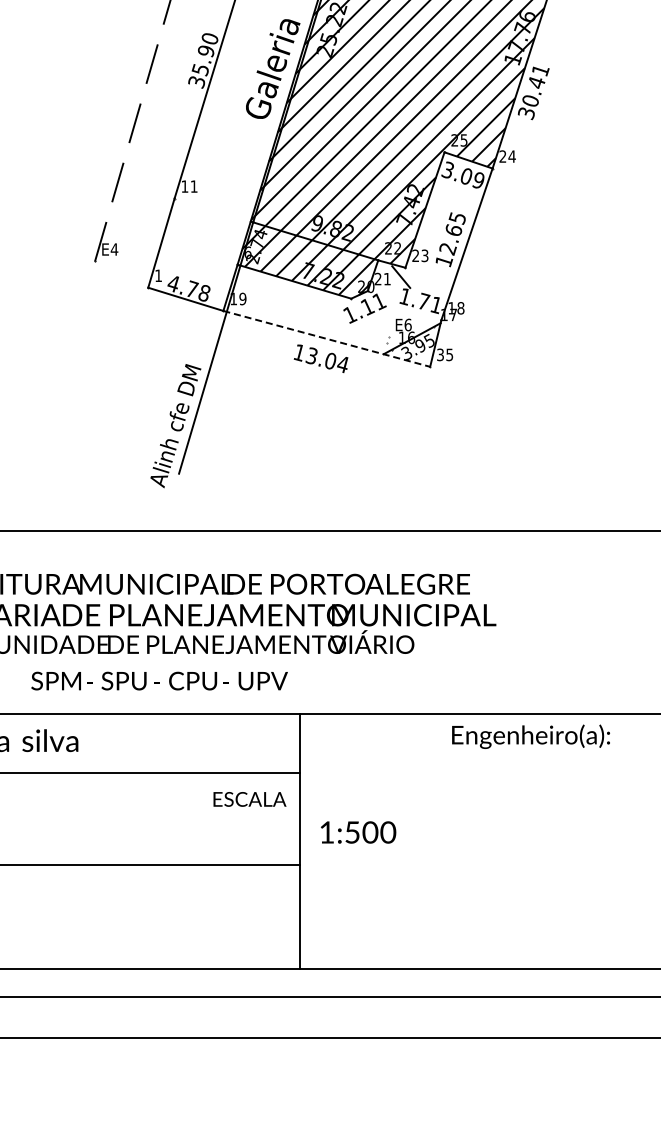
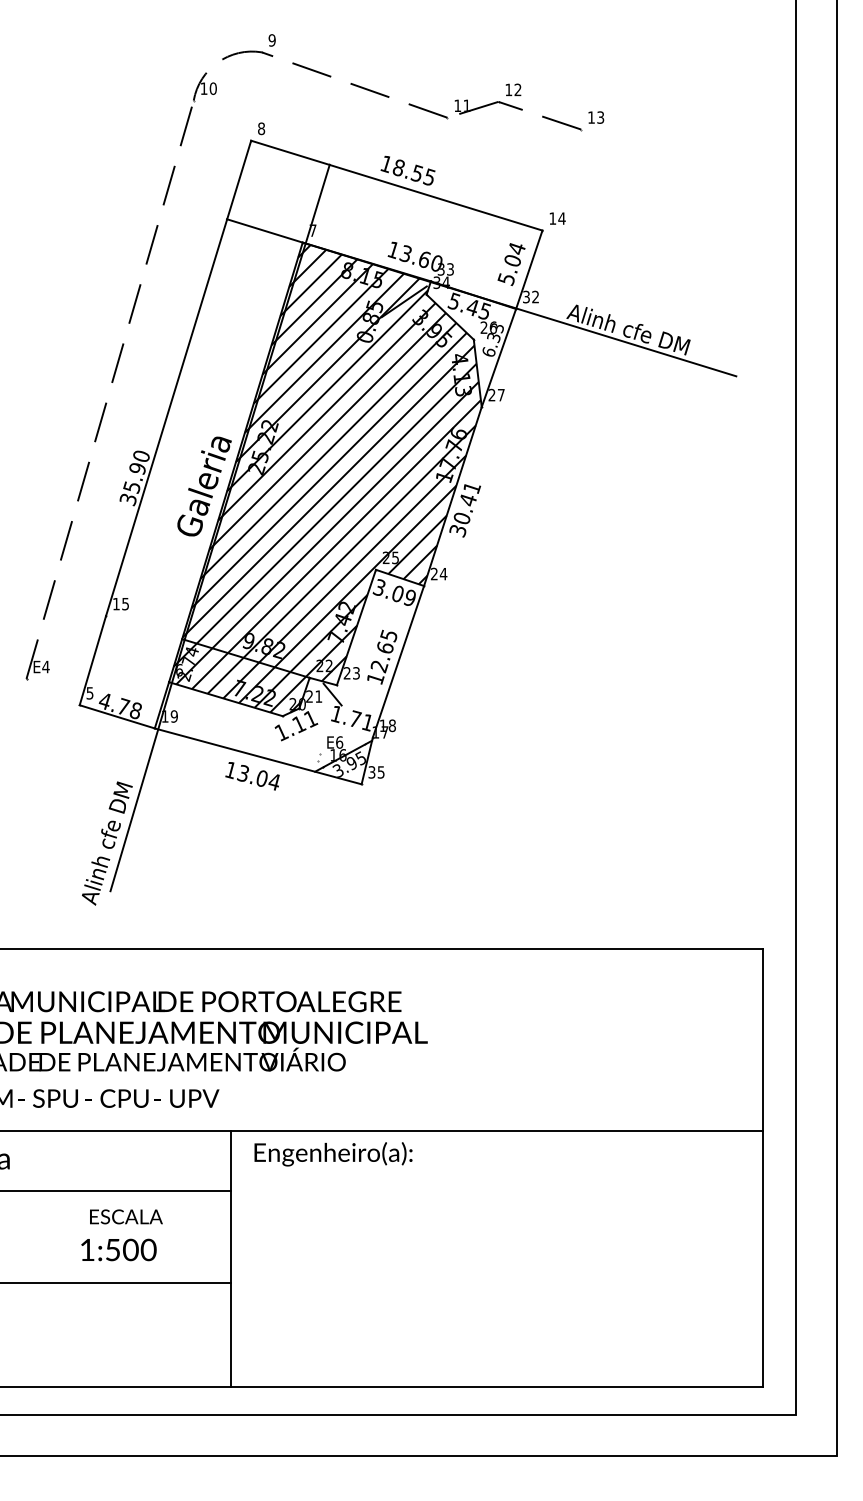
text: (194, 187) -> (125, 604), 11 -> 15
text: (158, 276) -> (89, 693), 1 -> 5
line: (327, 339) -> (258, 756), dashed -> solid
text: (531, 737) -> (333, 1154), moved
text: (250, 799) -> (126, 1216), moved
text: (358, 832) -> (118, 1249), moved

